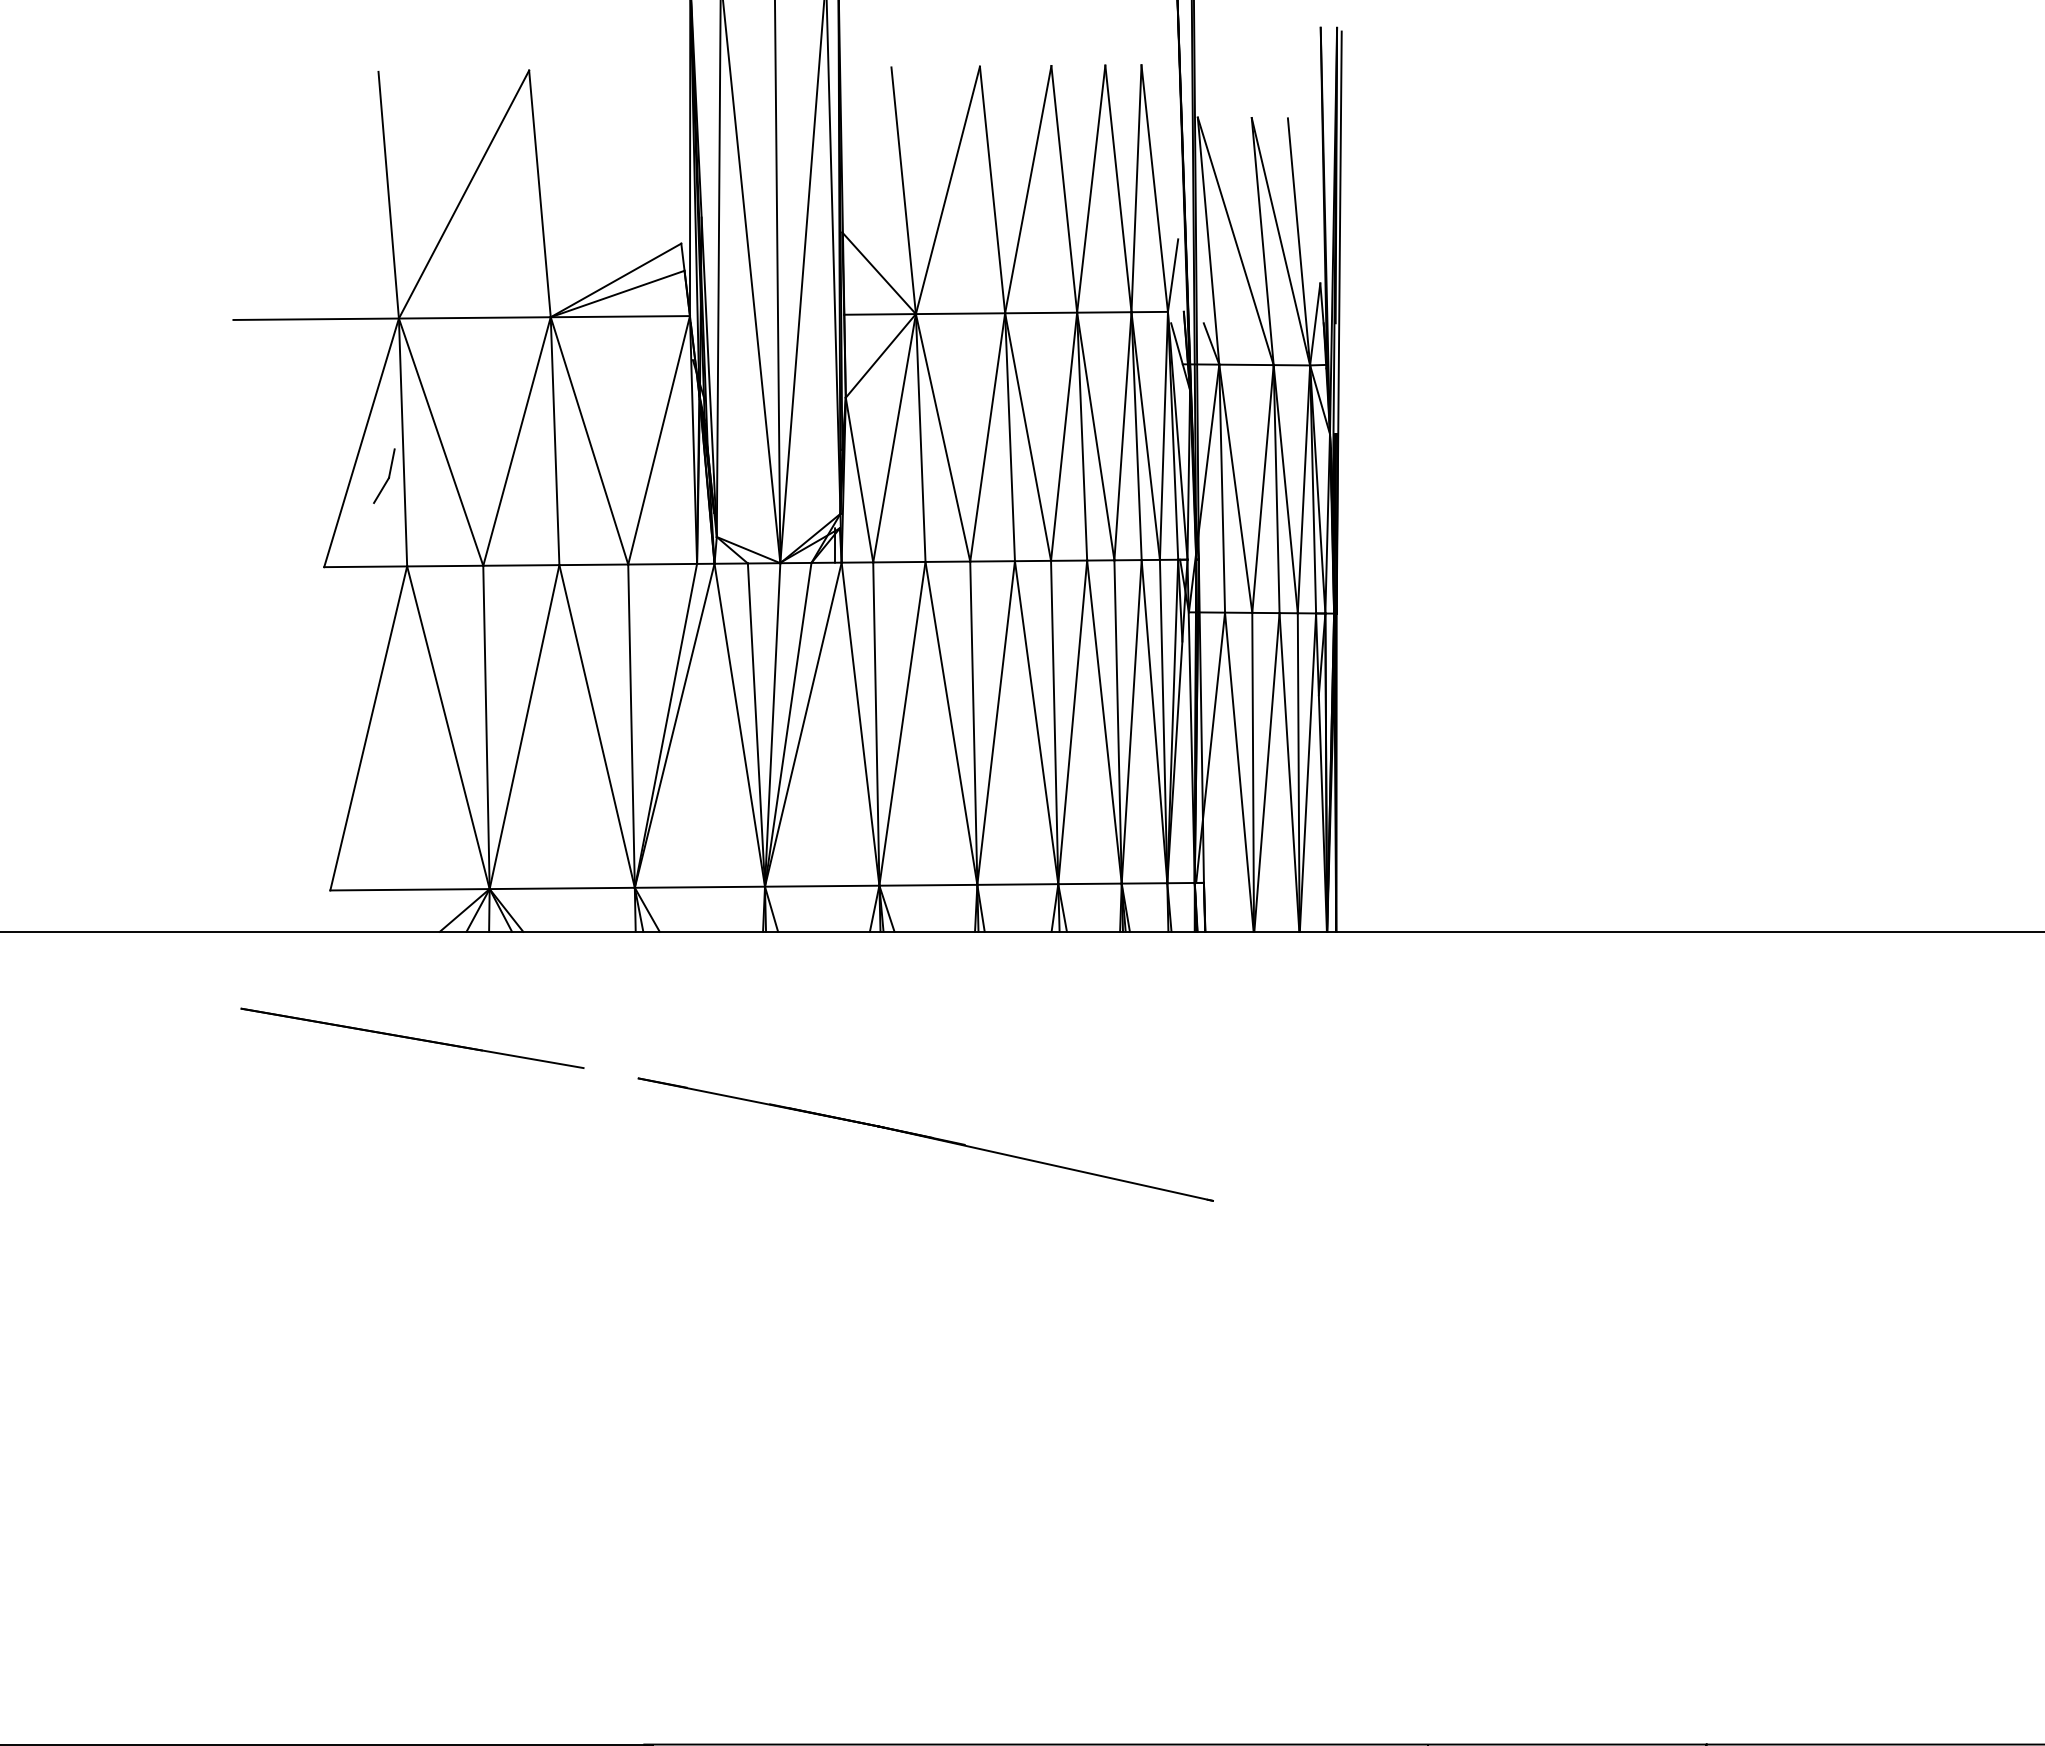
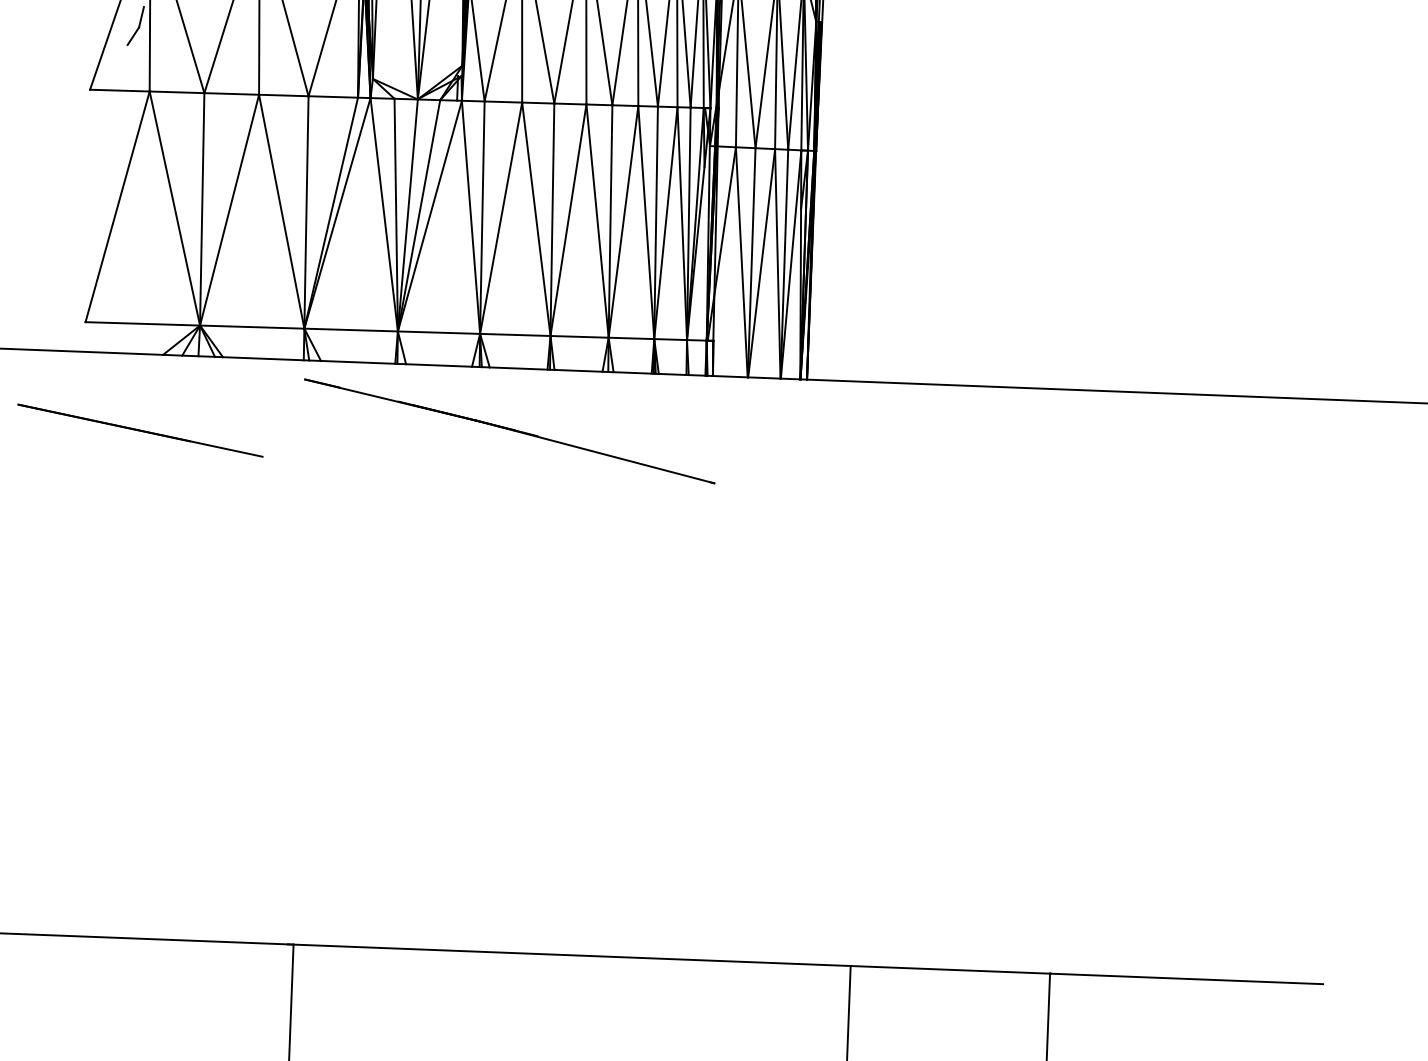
part: (925, 1139) -> (509, 431), moved

